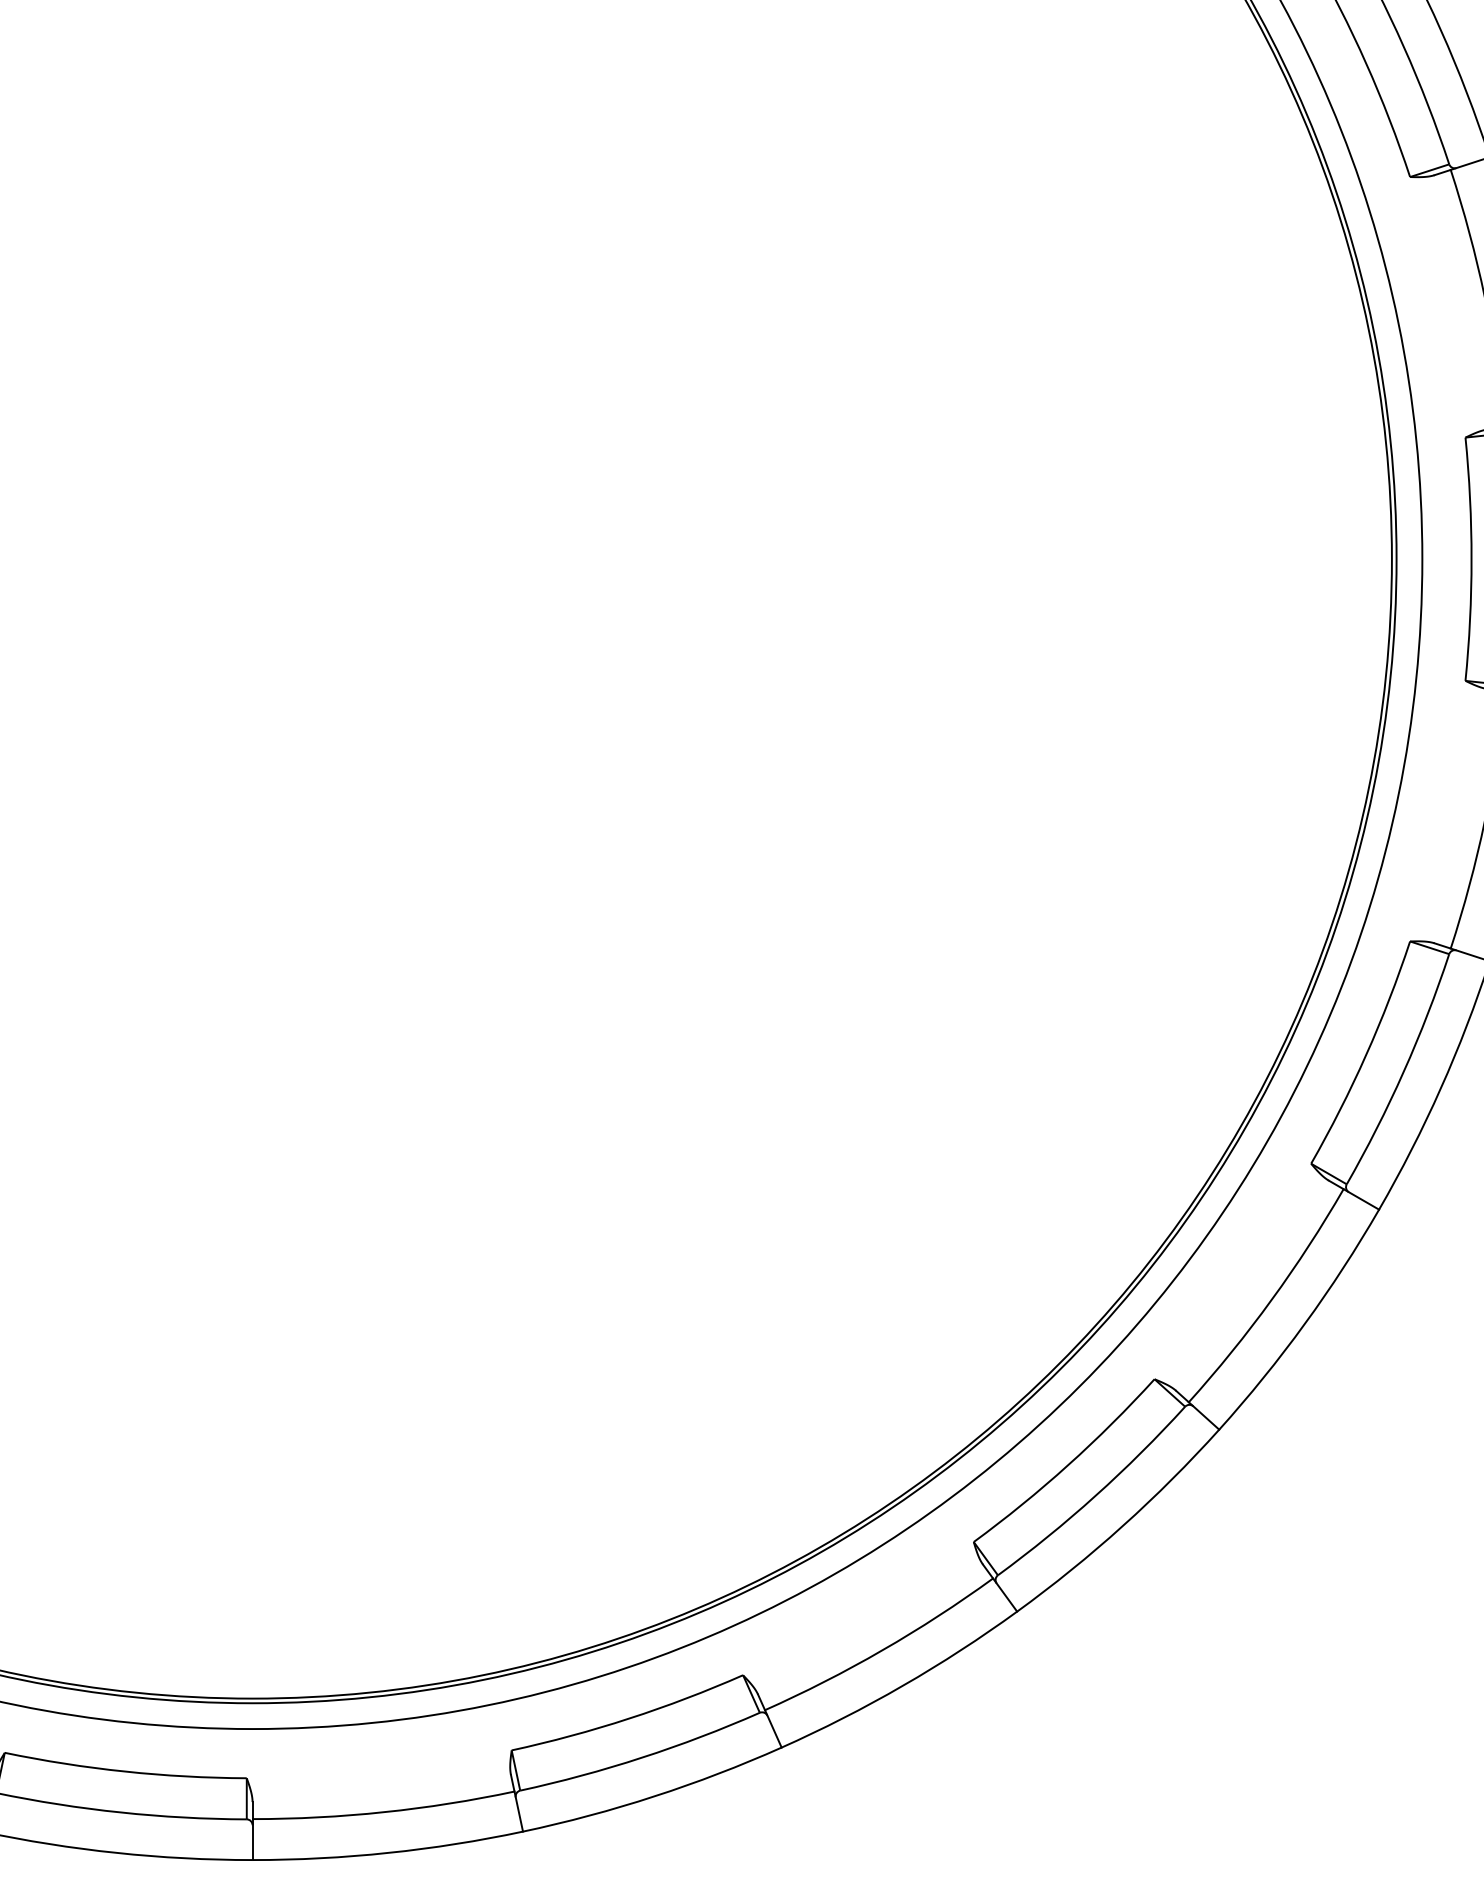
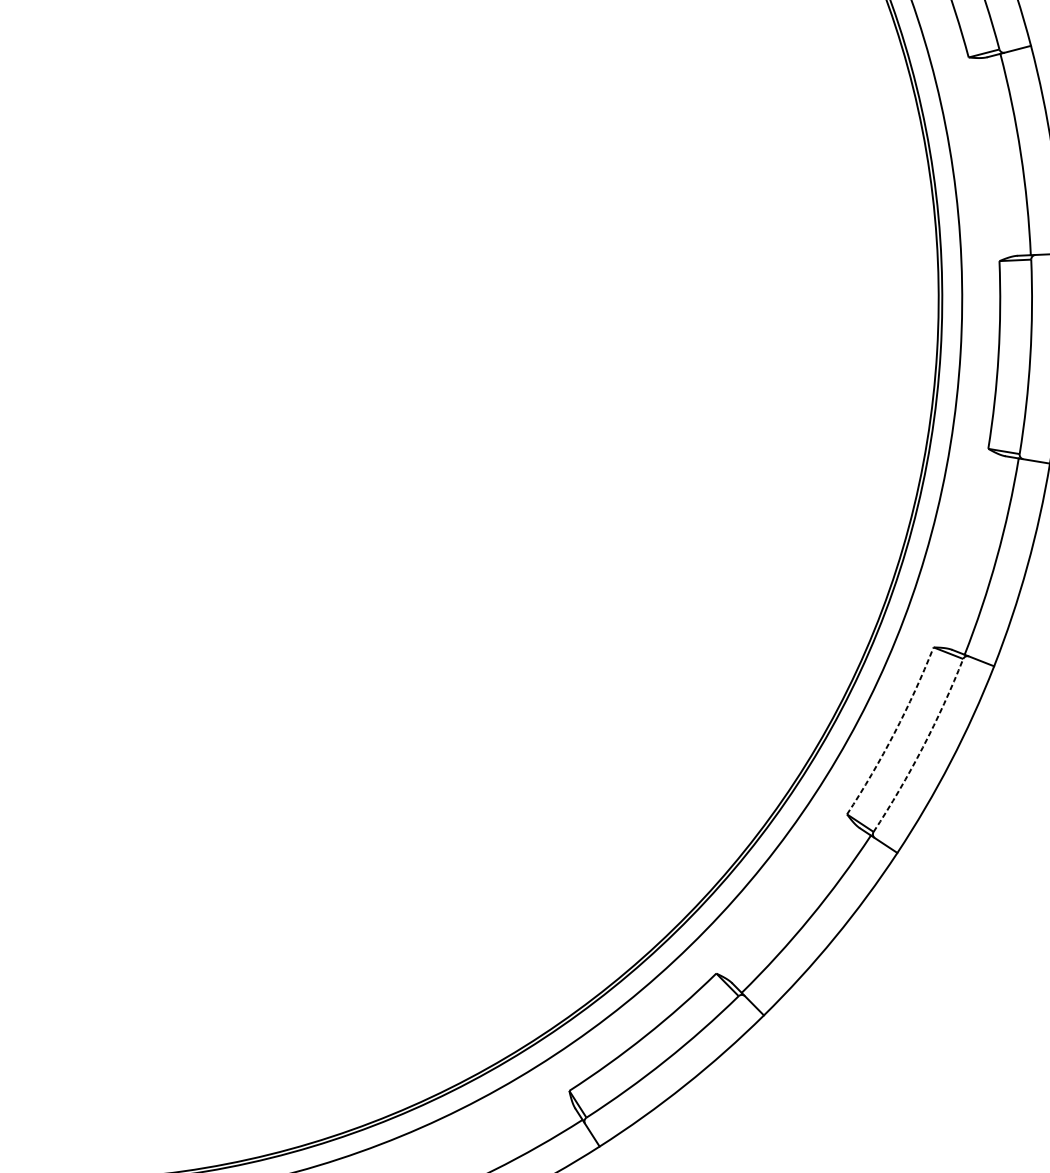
arc: (1366, 1055) -> (894, 733), solid -> dashed
arc: (1403, 1071) -> (922, 747), solid -> dashed

